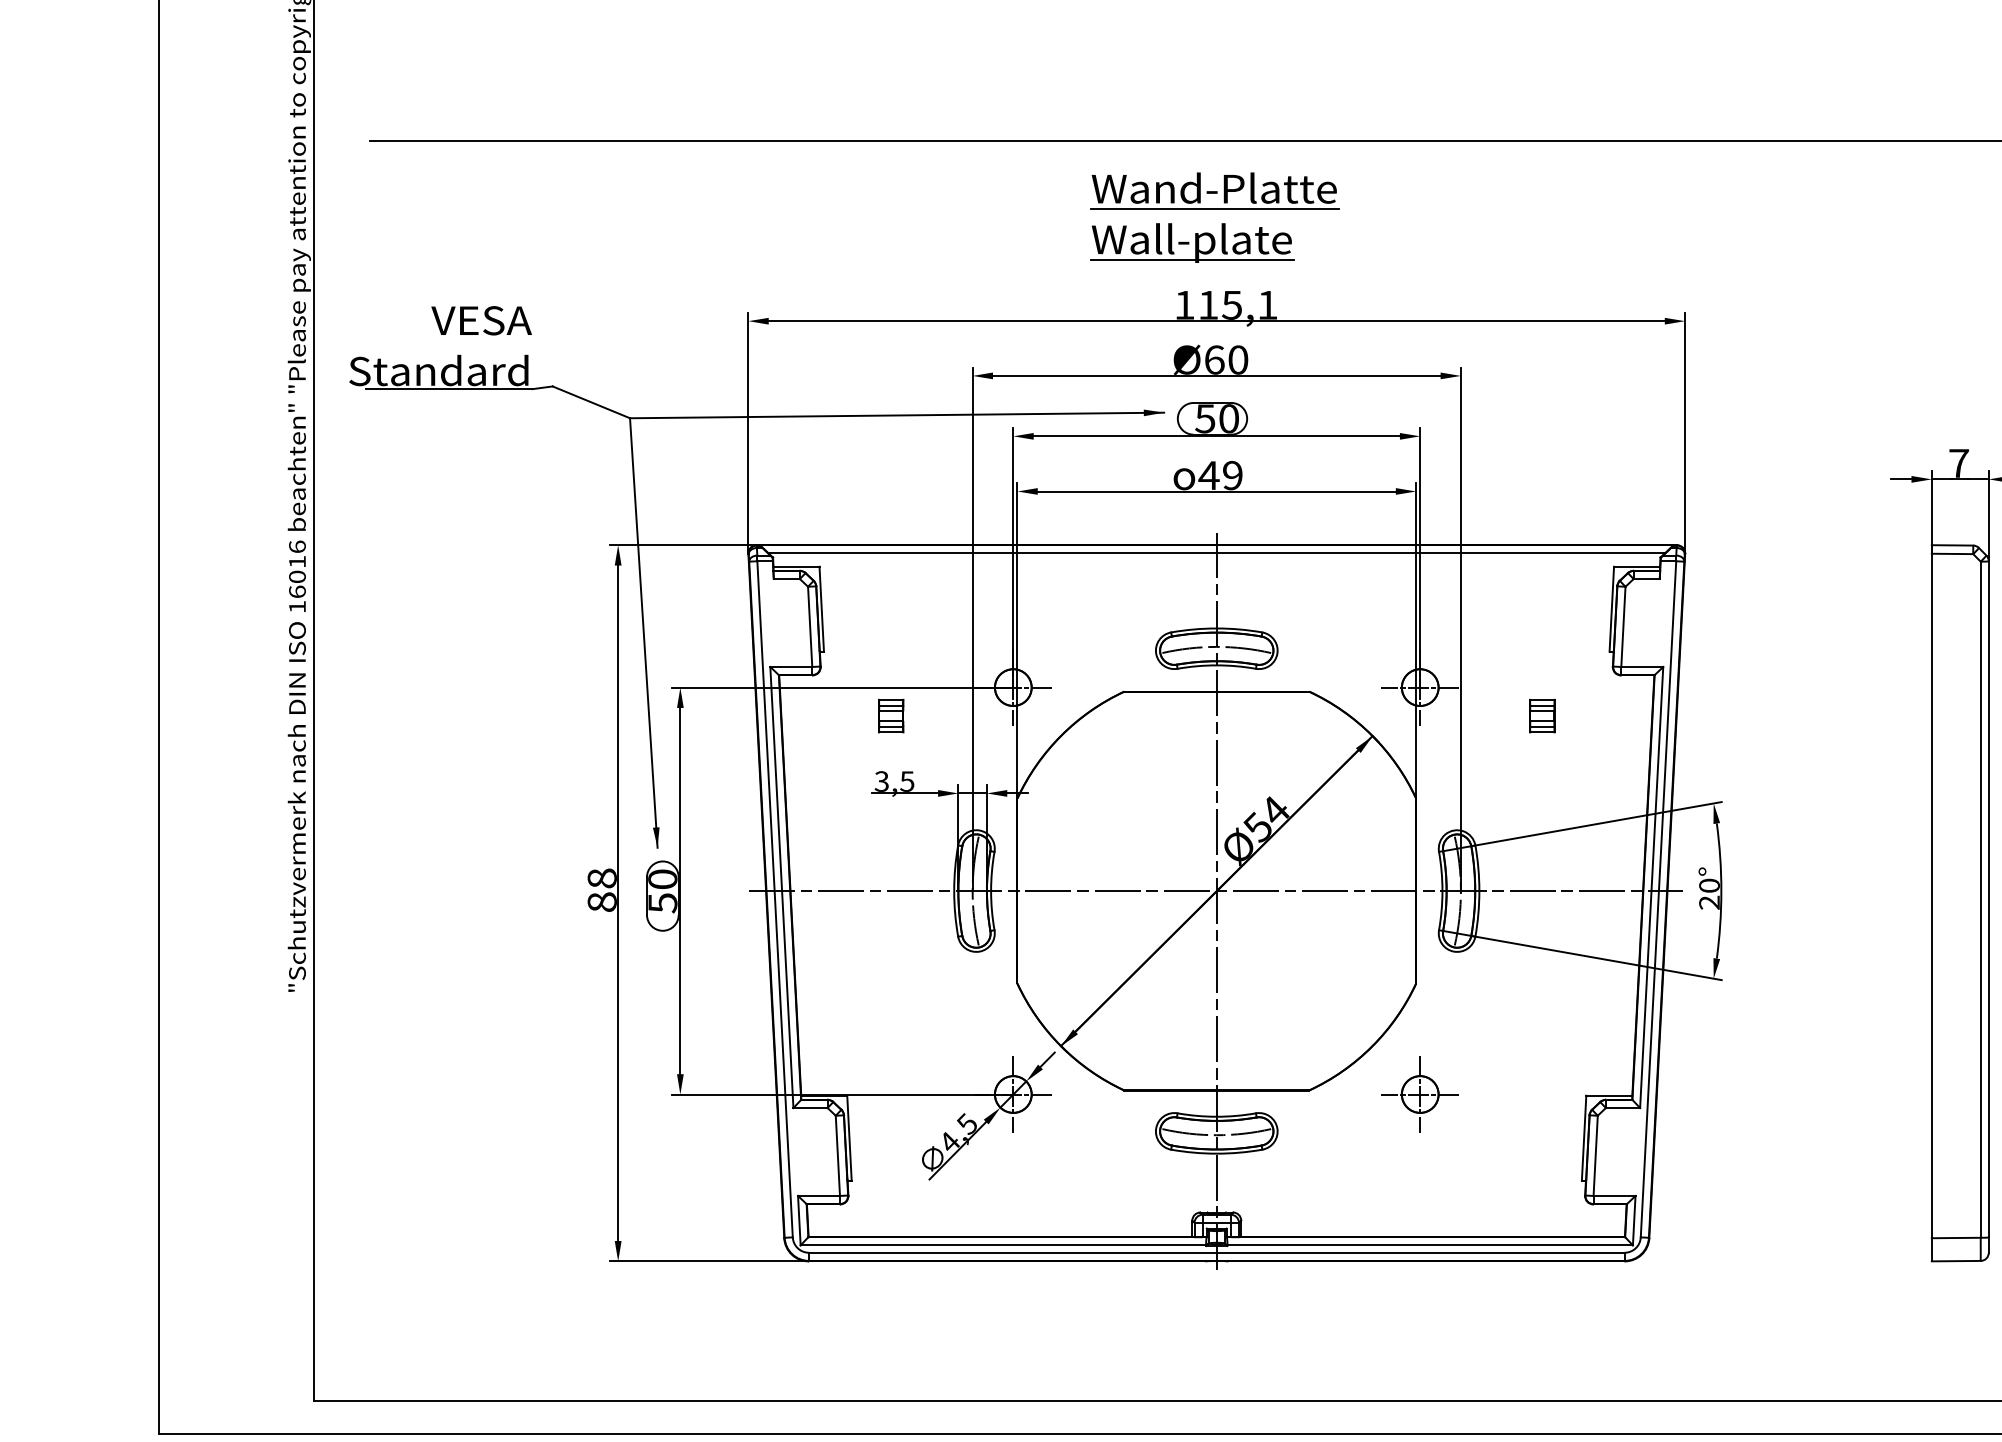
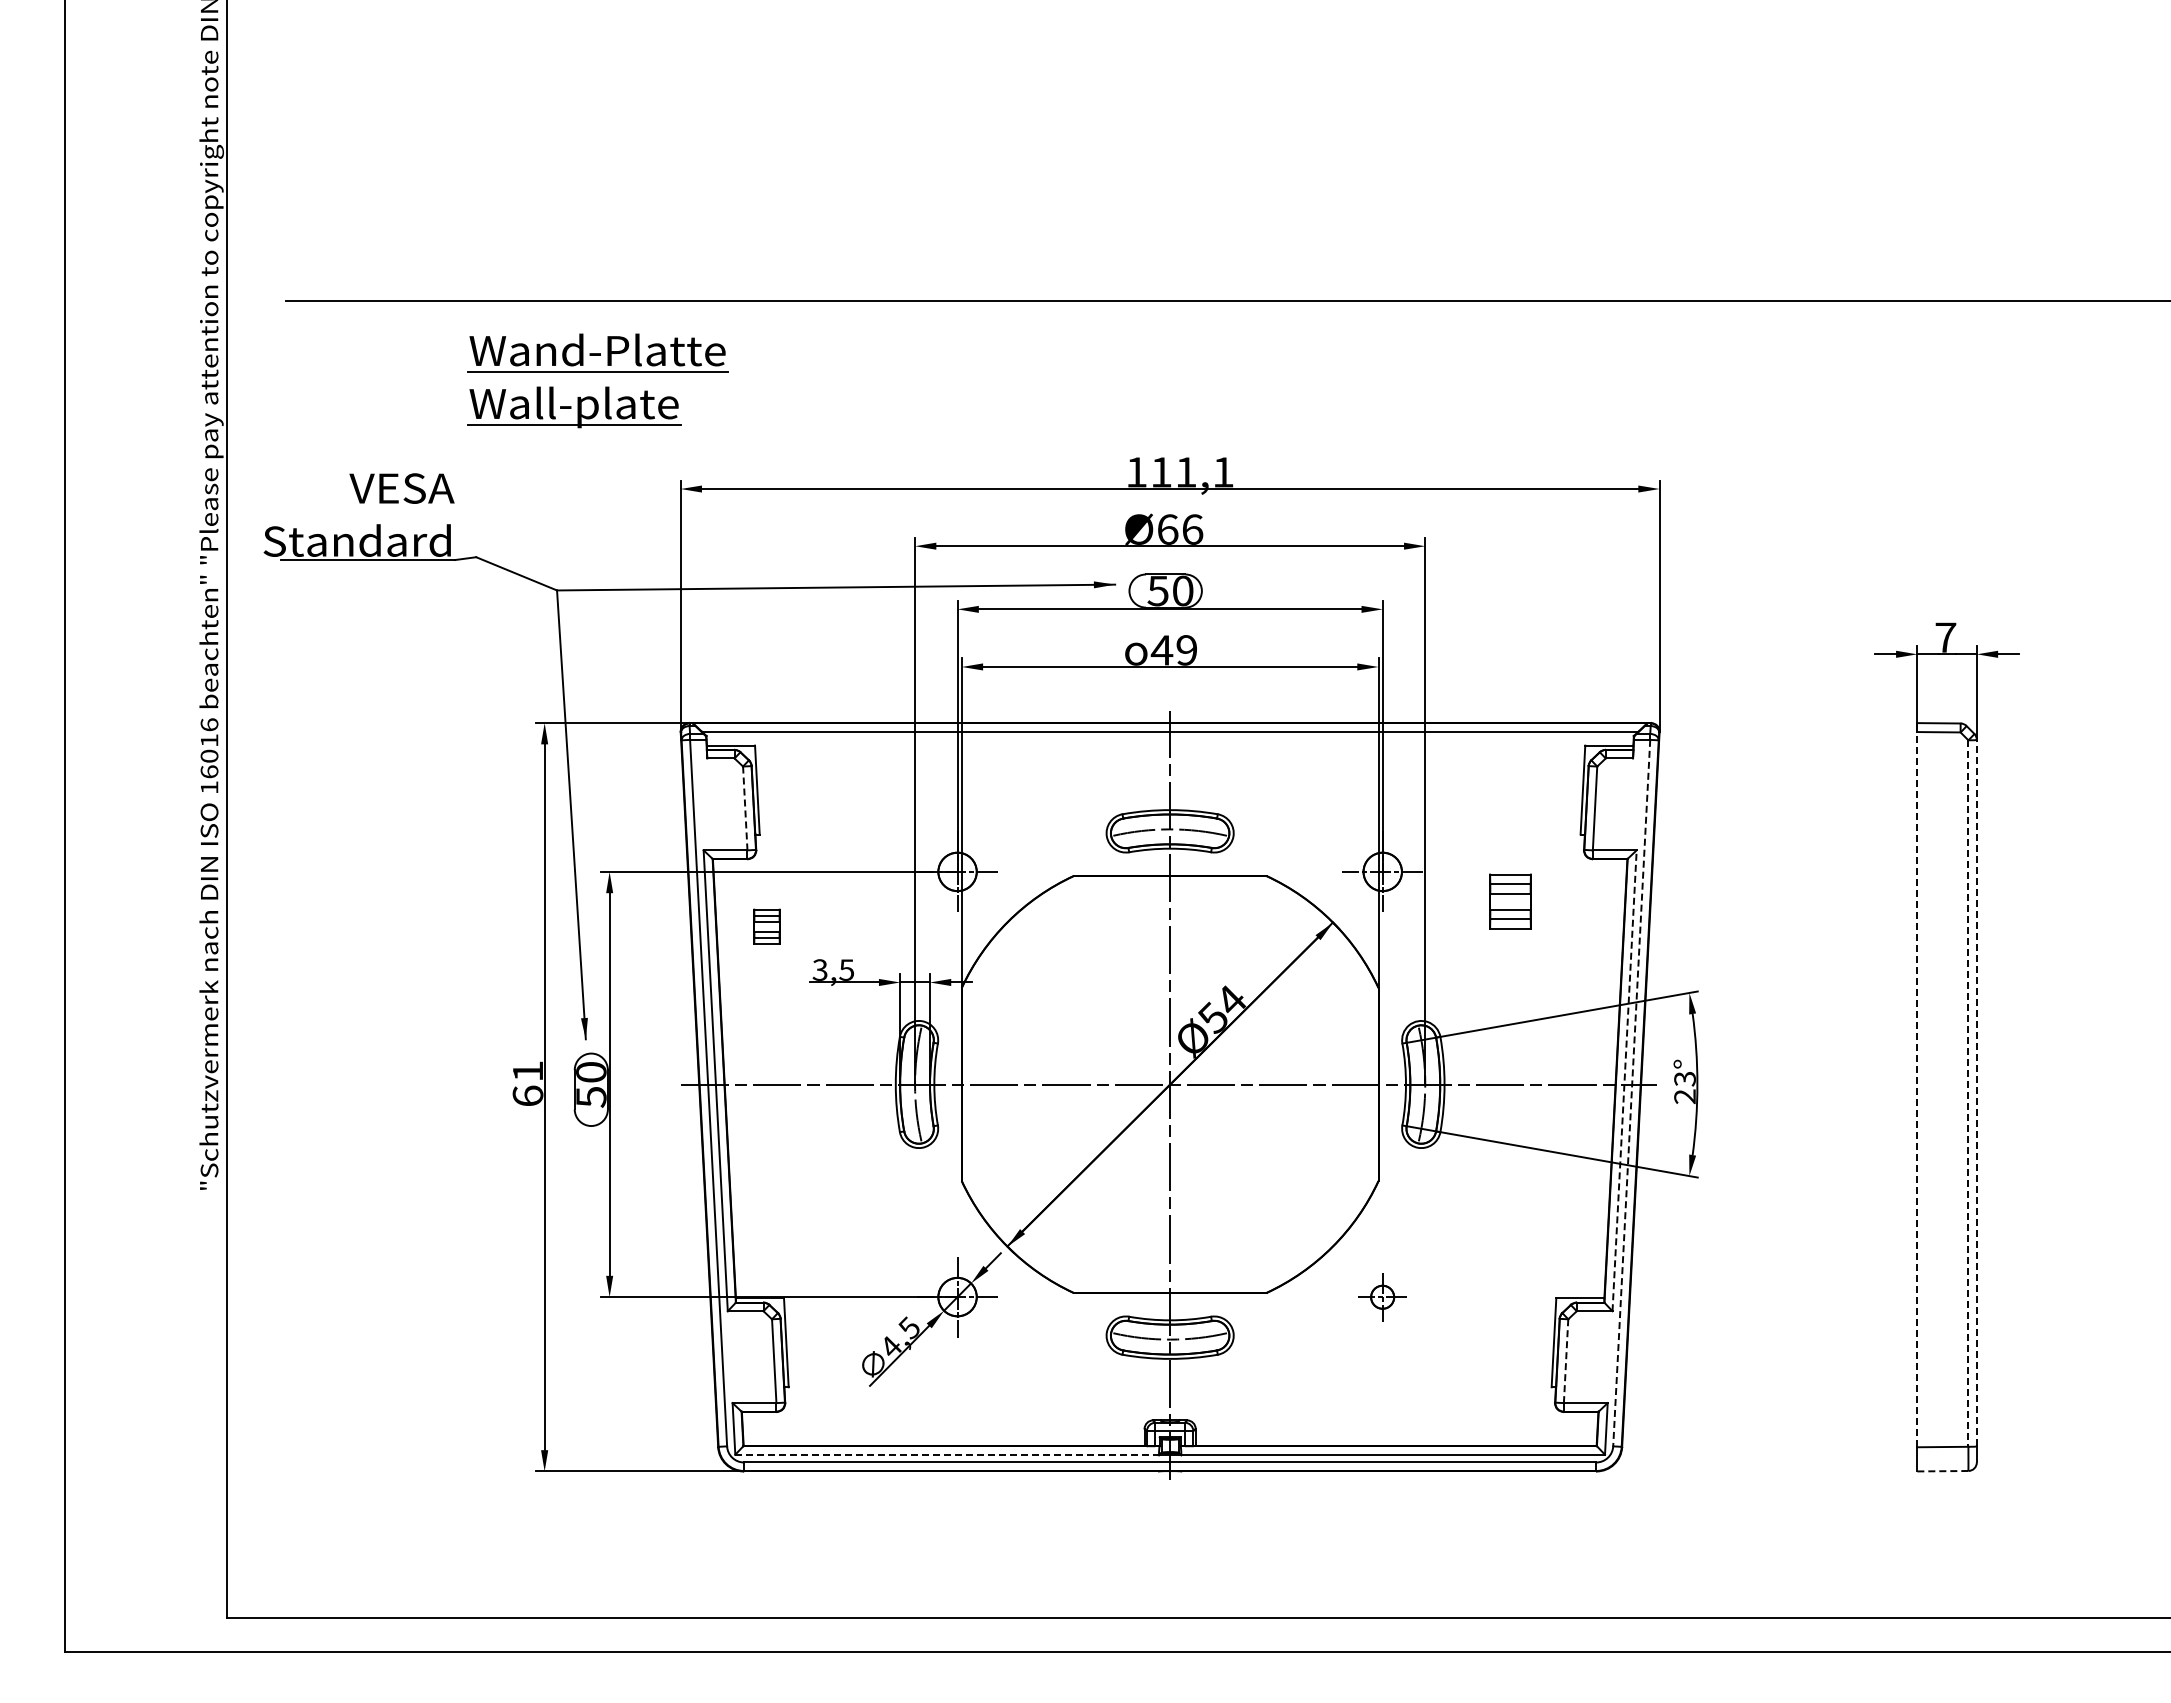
part: (1214, 209) -> (597, 372), moved
text: (1231, 305) -> (1185, 472), 115,1 -> 111,1
text: (1238, 359) -> (1192, 529), Ø60 -> Ø66
line: (810, 626) -> (745, 808), solid -> dashed
part: (890, 715) -> (766, 926), moved
part: (1541, 715) -> (1509, 901), size x1.6
text: (1709, 885) -> (1684, 1078), 20° -> 23°
line: (1651, 887) -> (1624, 1080), solid -> dashed
text: (601, 890) -> (527, 1083), 88 -> 61
line: (1931, 895) -> (1917, 1089), solid -> dashed
line: (1988, 898) -> (1976, 1092), solid -> dashed
line: (1658, 899) -> (1631, 1093), solid -> dashed
line: (1980, 900) -> (1968, 1094), solid -> dashed
part: (1419, 1094) -> (1382, 1297), size x0.6
line: (1596, 1156) -> (1566, 1361), solid -> dashed
line: (1003, 1245) -> (947, 1454), solid -> dashed
line: (1955, 1261) -> (1942, 1471), solid -> dashed

